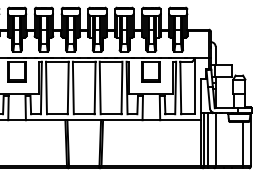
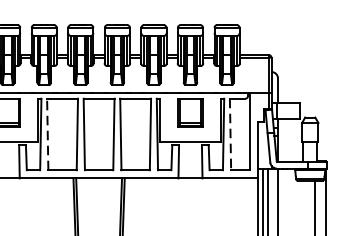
line: (46, 87) -> (47, 133), solid -> dashed
line: (180, 88) -> (230, 135), solid -> dashed

